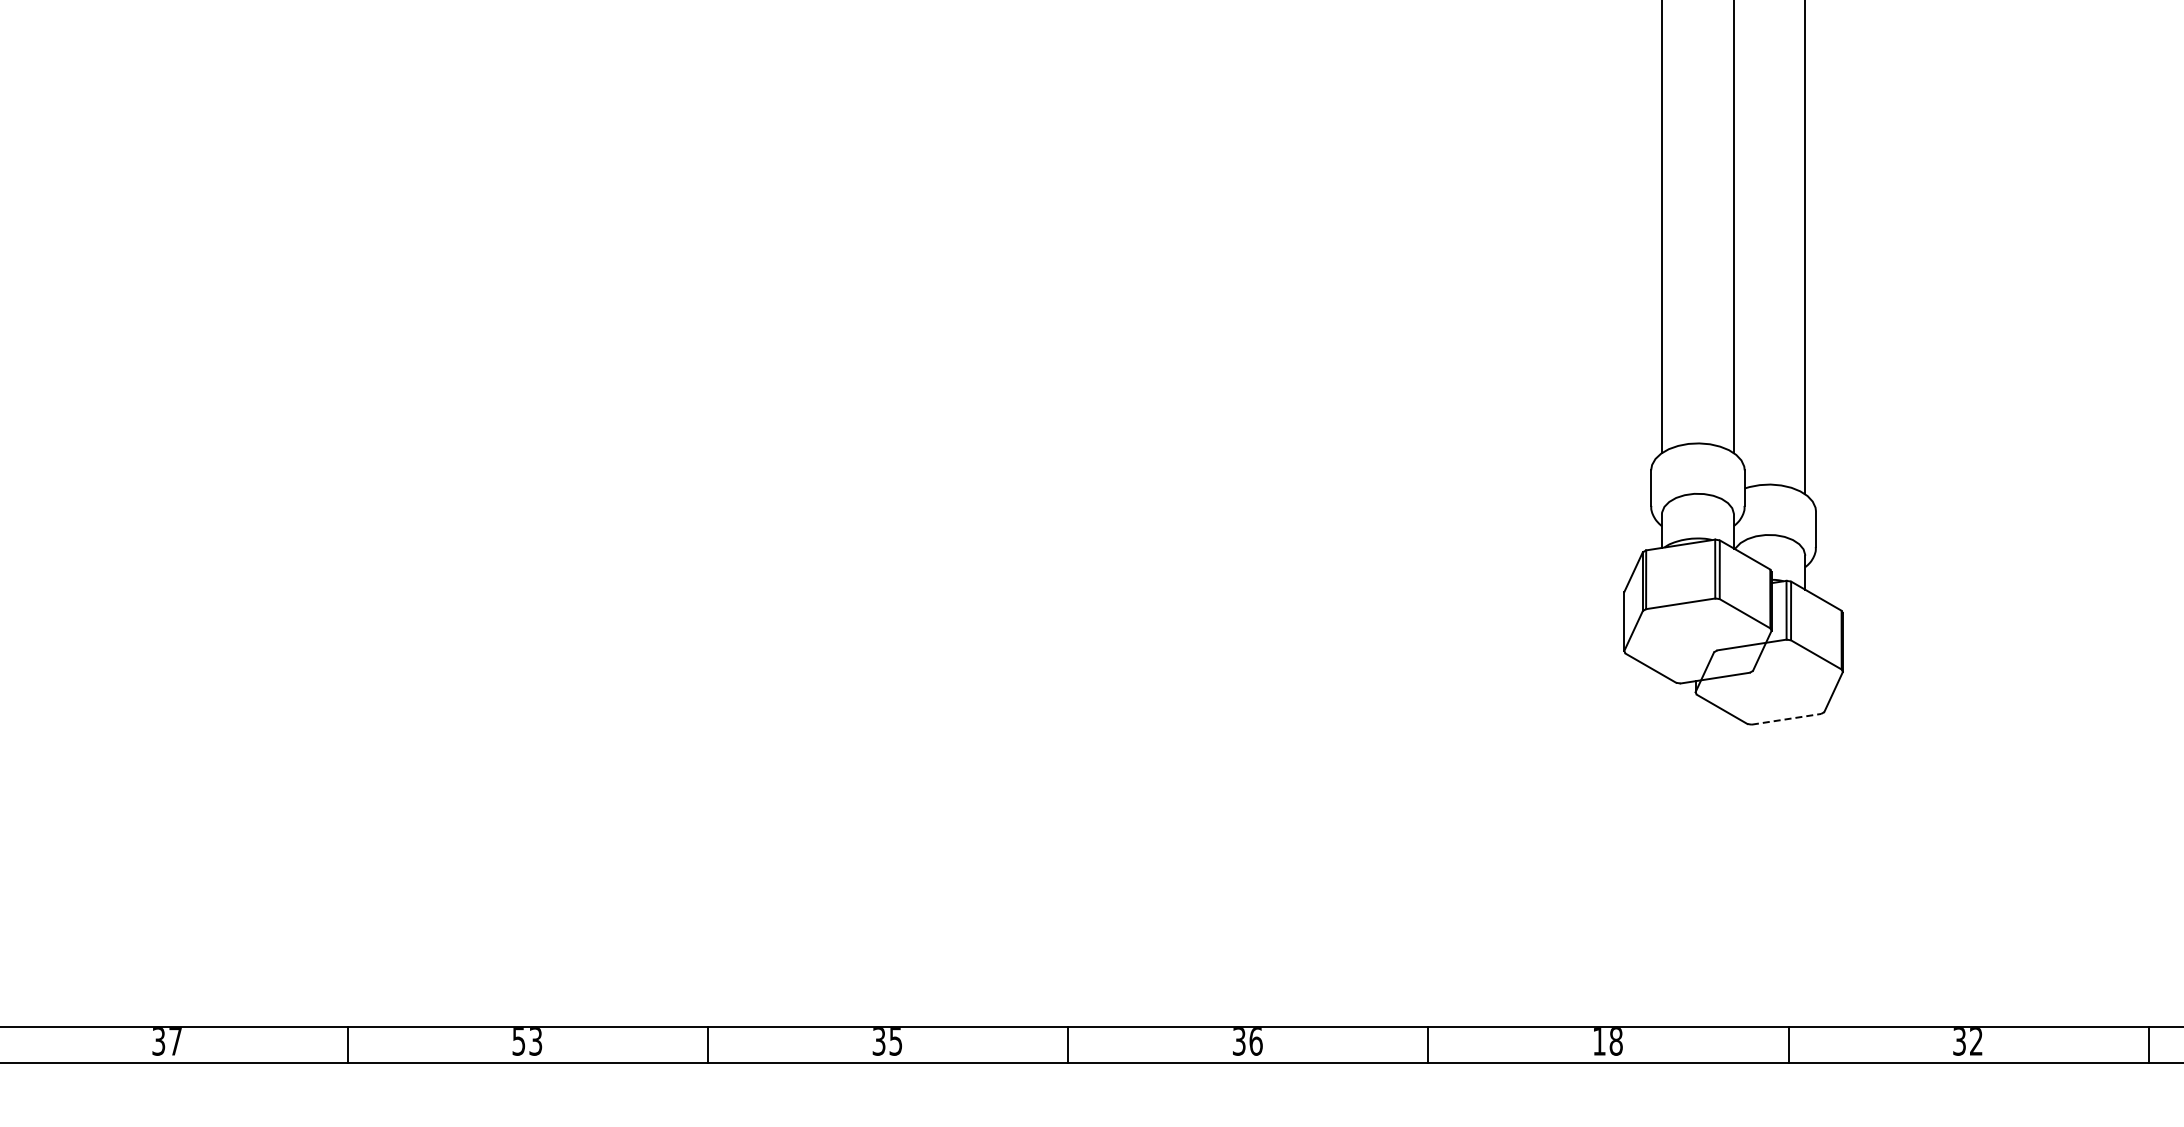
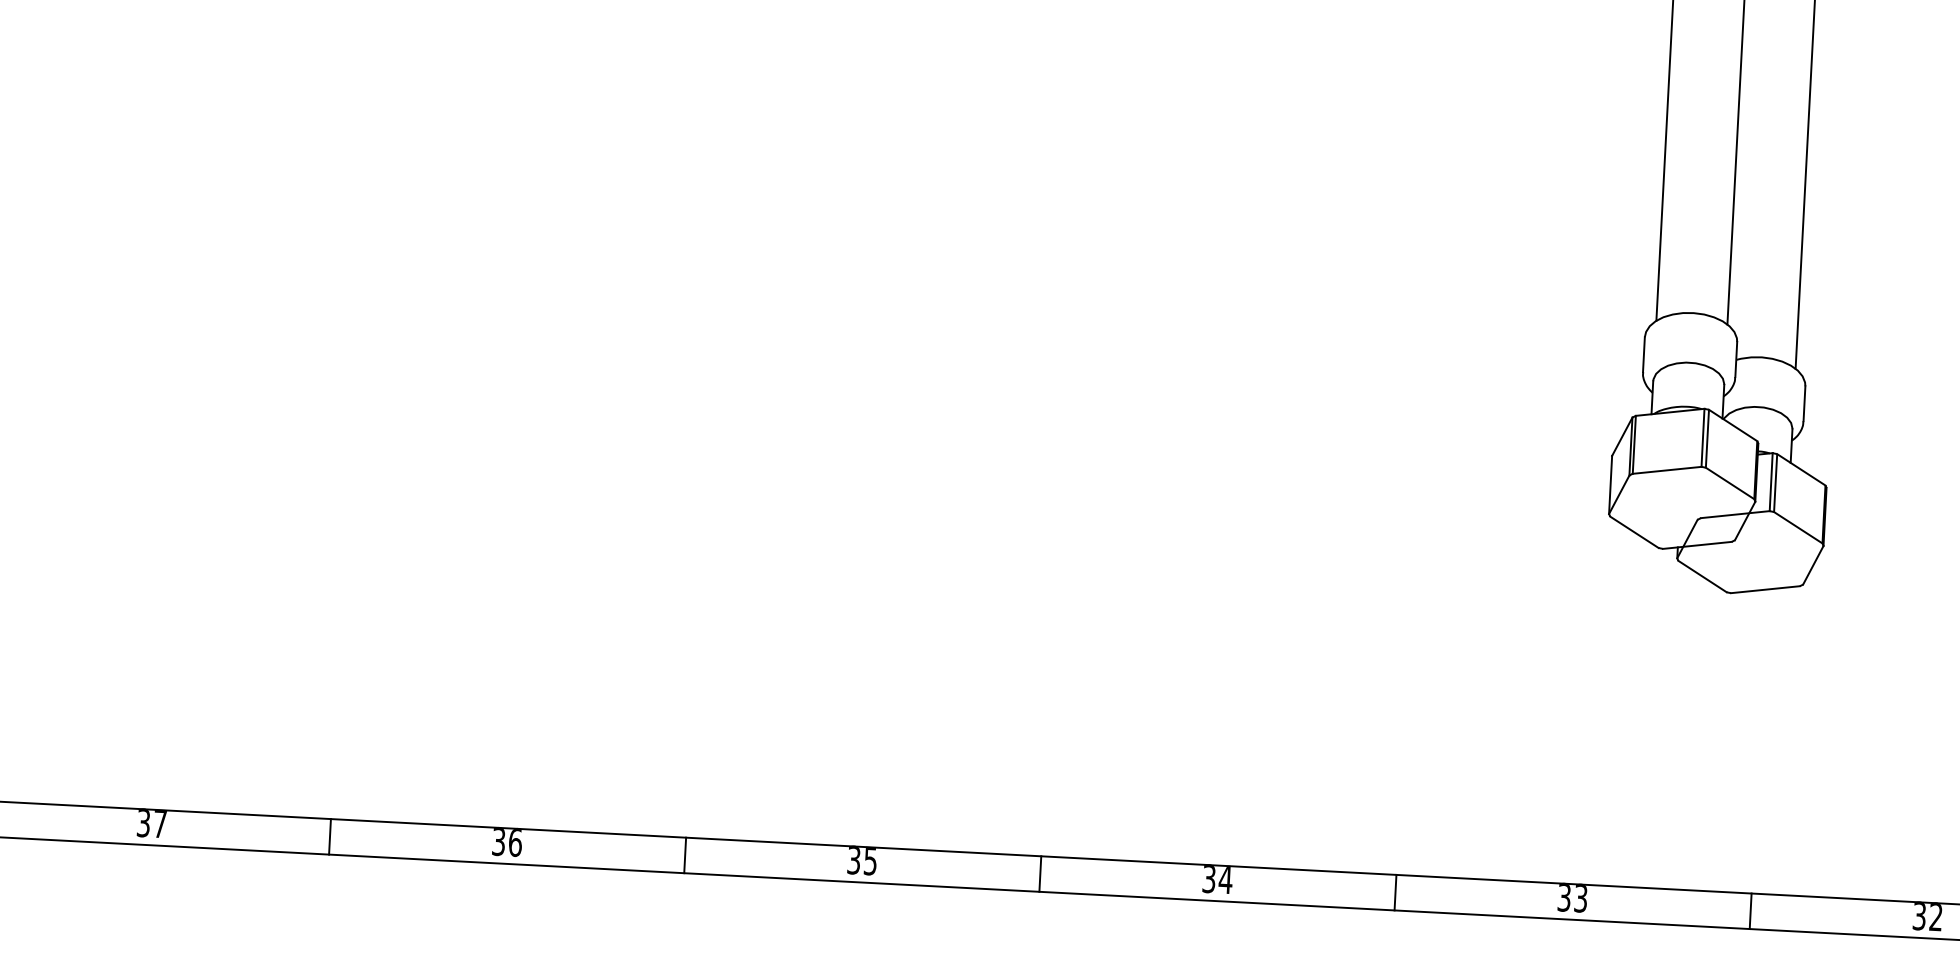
line: (1786, 719) -> (1765, 589), dashed -> solid
text: (527, 1041) -> (507, 842), 53 -> 36
text: (1255, 1041) -> (1225, 879), 36 -> 34
text: (1607, 1041) -> (1572, 898), 18 -> 33

